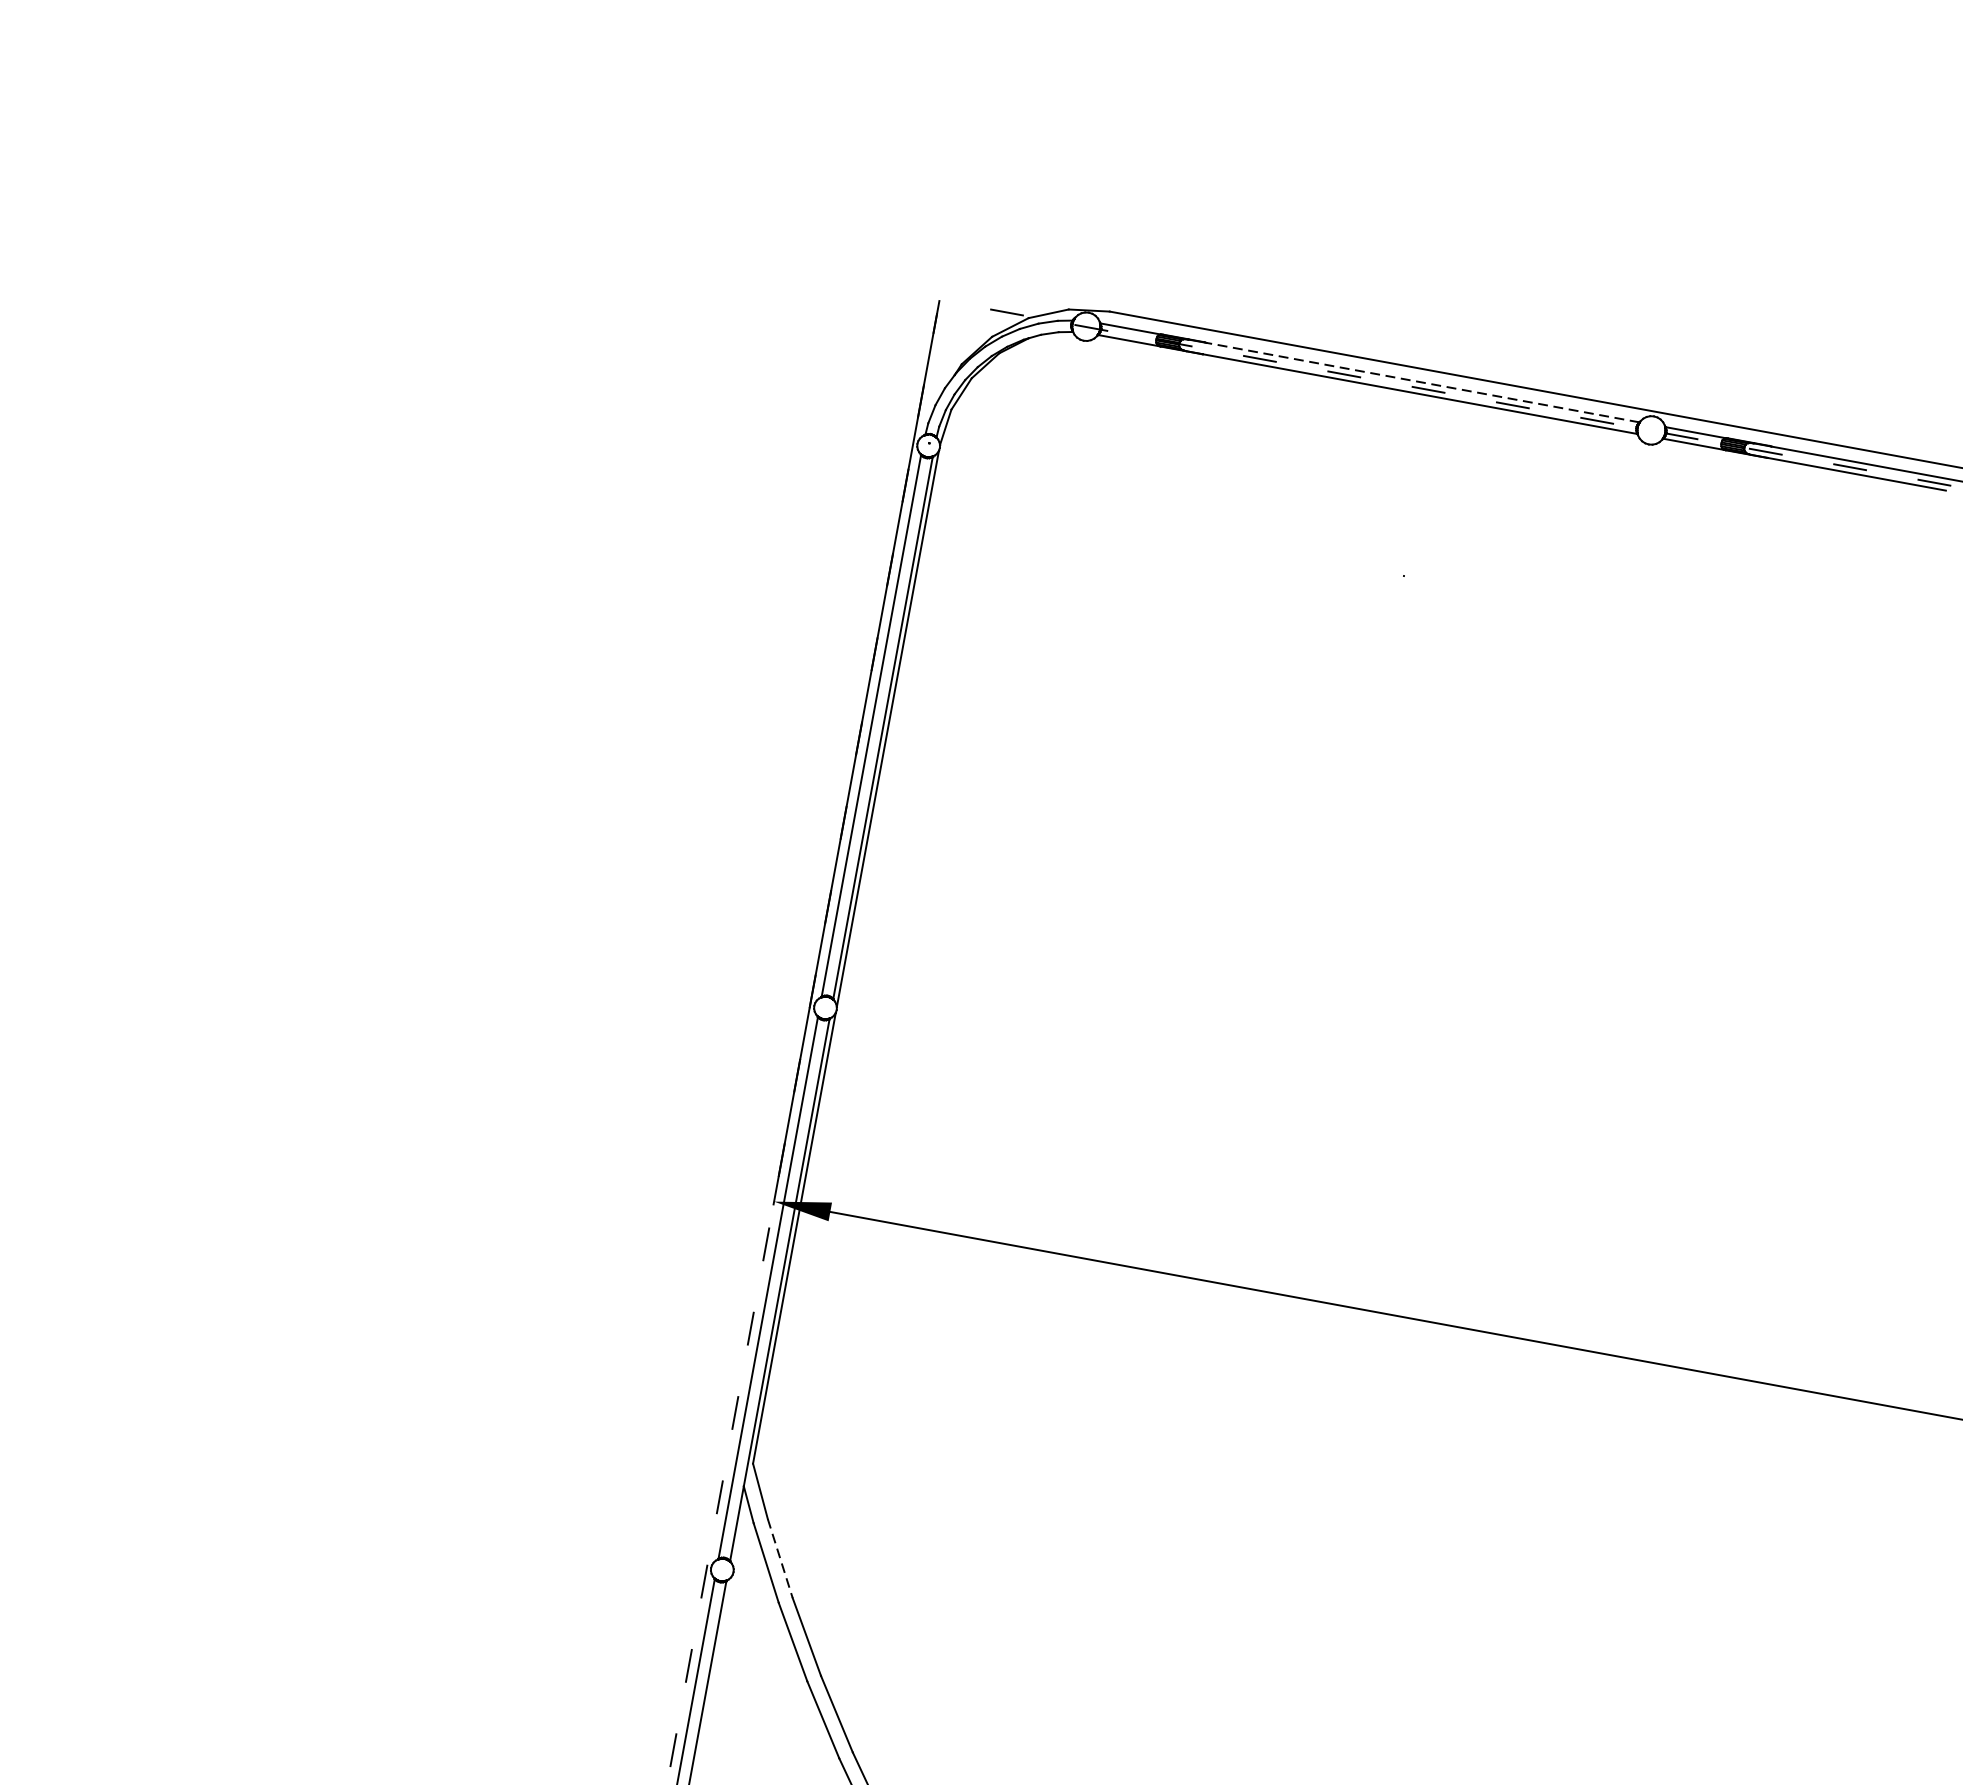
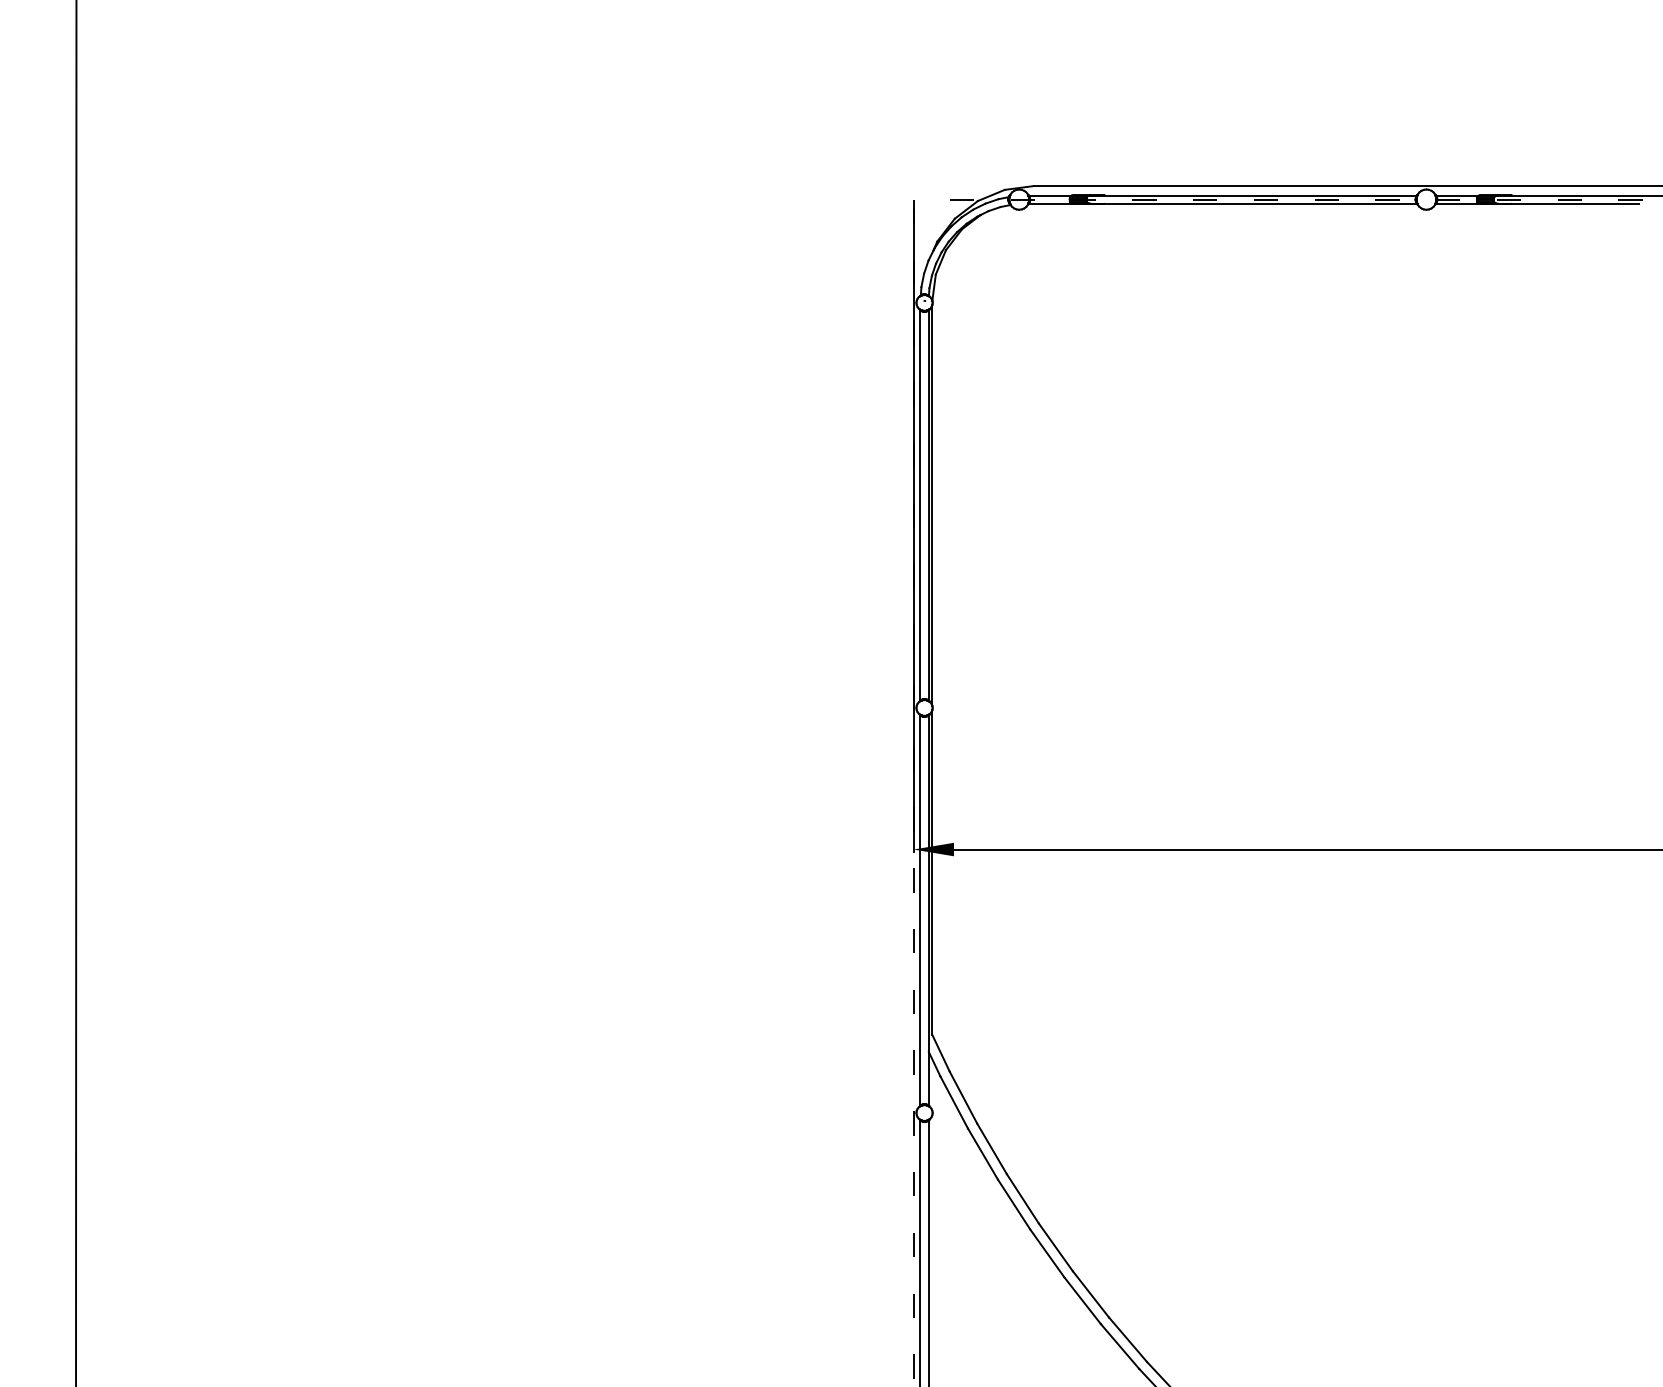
line: (1422, 382) -> (1260, 195), dashed -> solid
line: (780, 1559) -> (963, 1098), dashed -> solid

